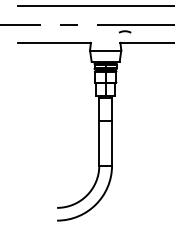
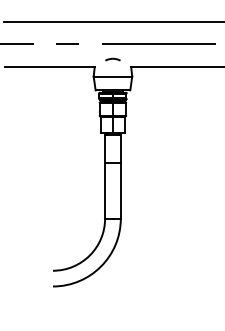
curve: (124, 31) -> (112, 59), moved

